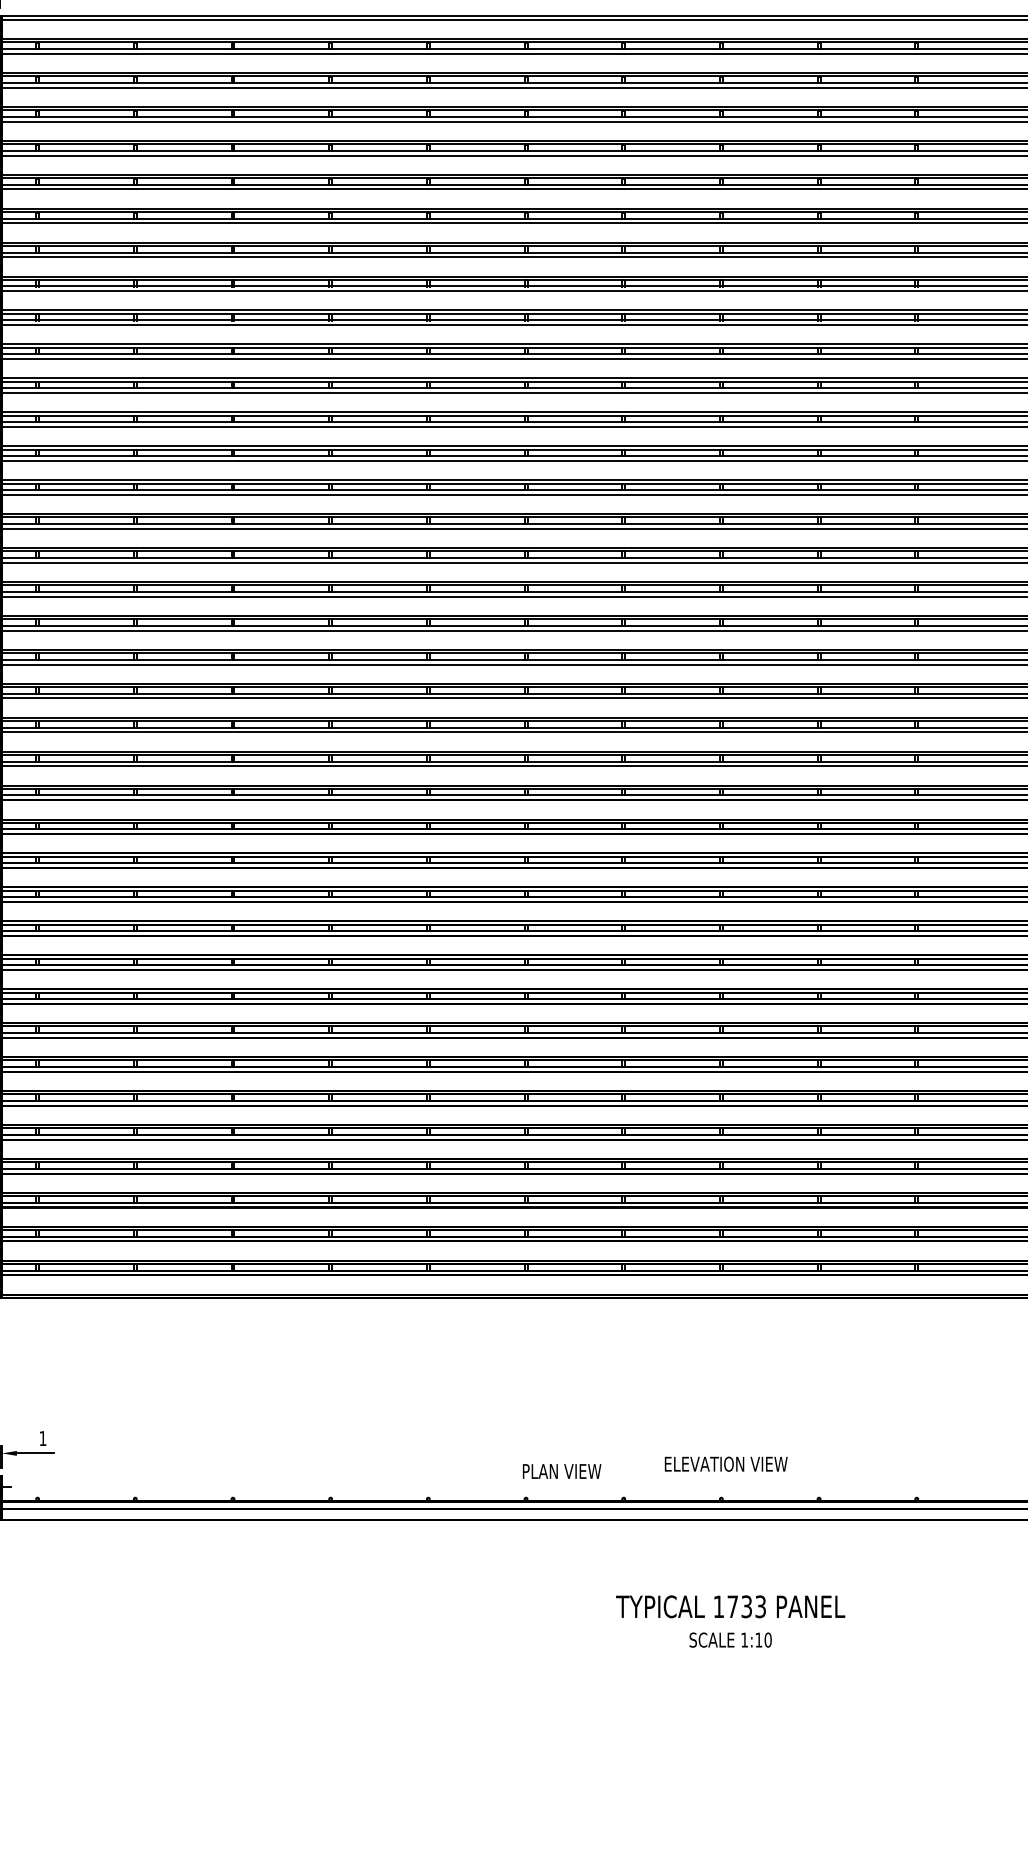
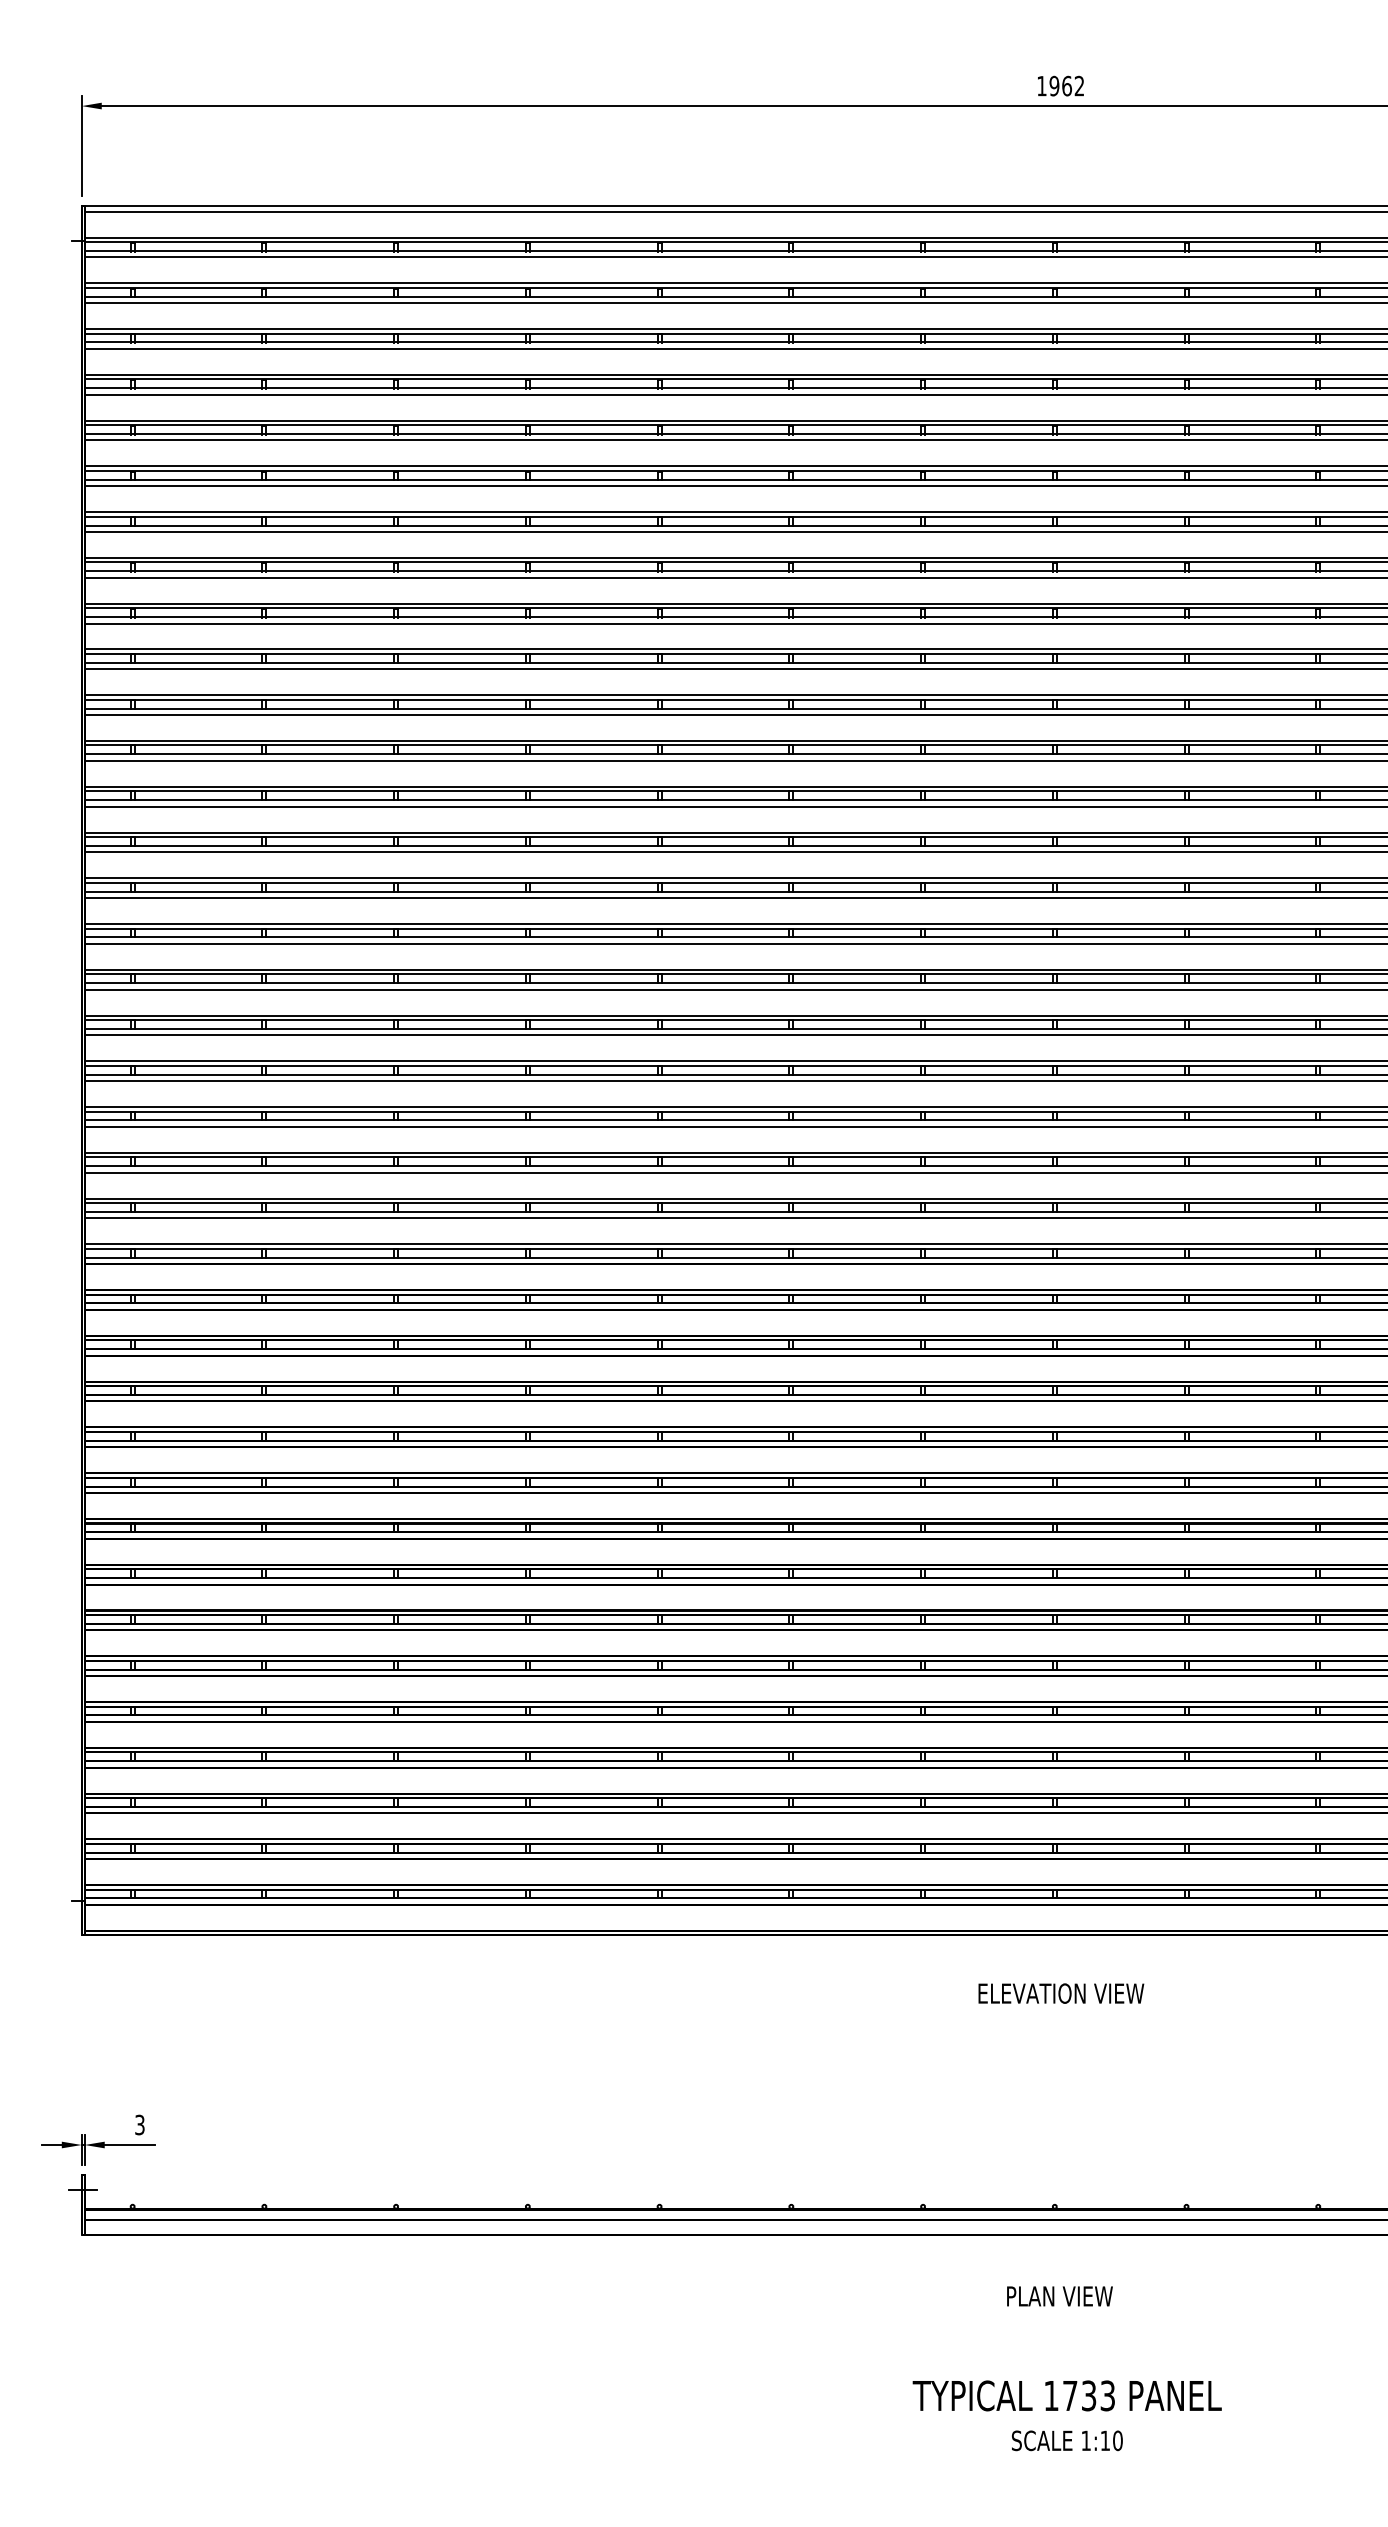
text: (42, 1438) -> (139, 2124), 1 -> 3
text: (726, 1464) -> (1061, 1993), moved
text: (561, 1471) -> (1059, 2296), moved
text: (730, 1621) -> (1066, 2415), moved

